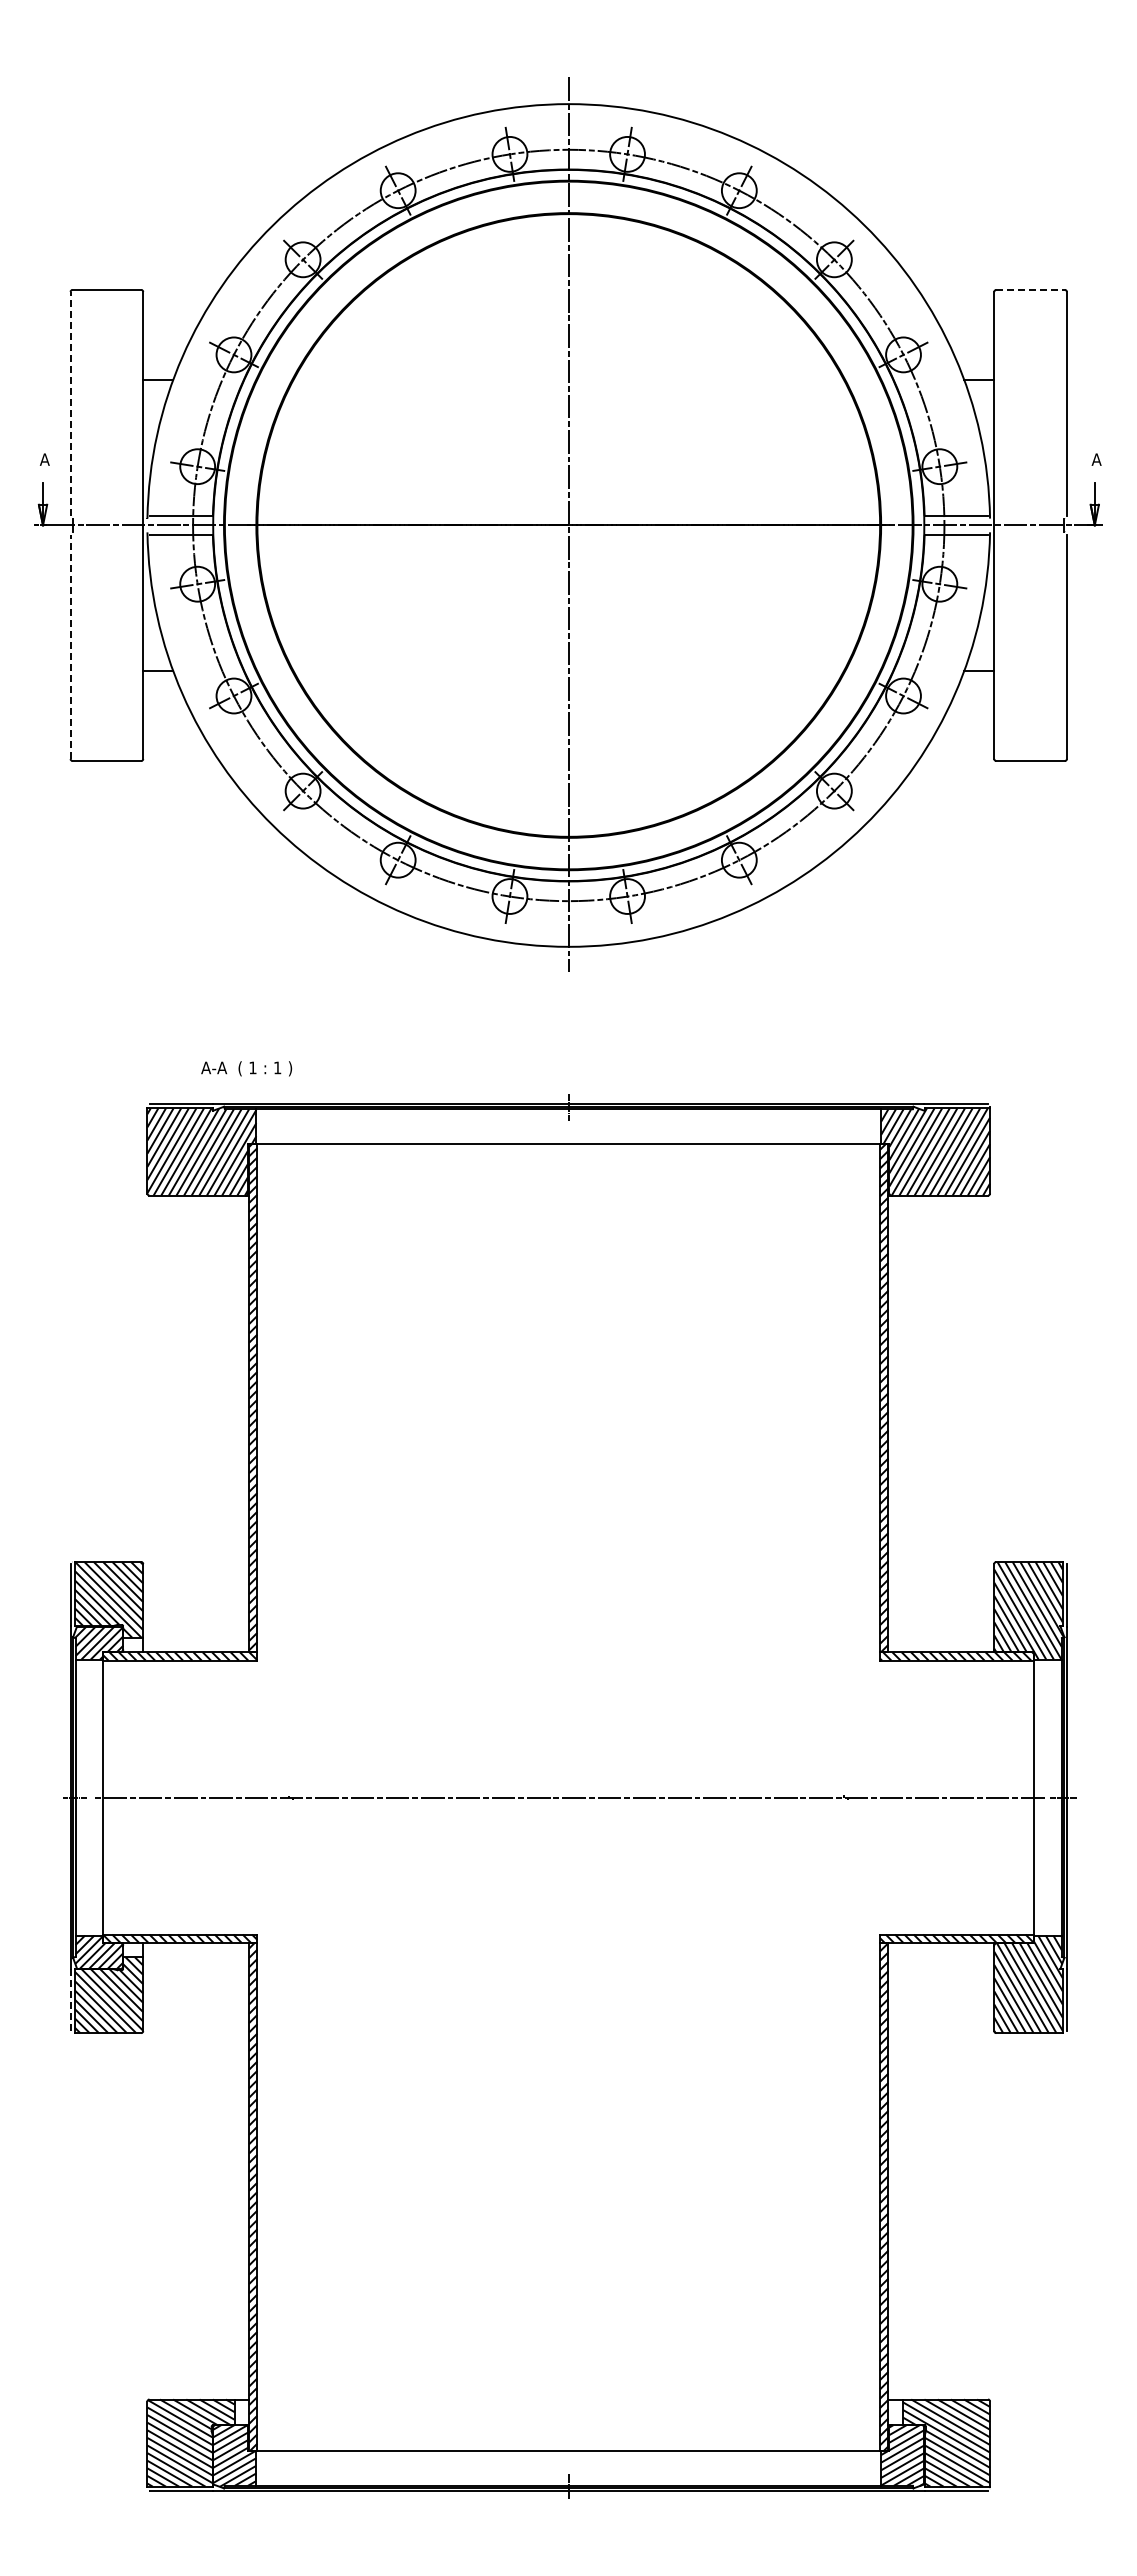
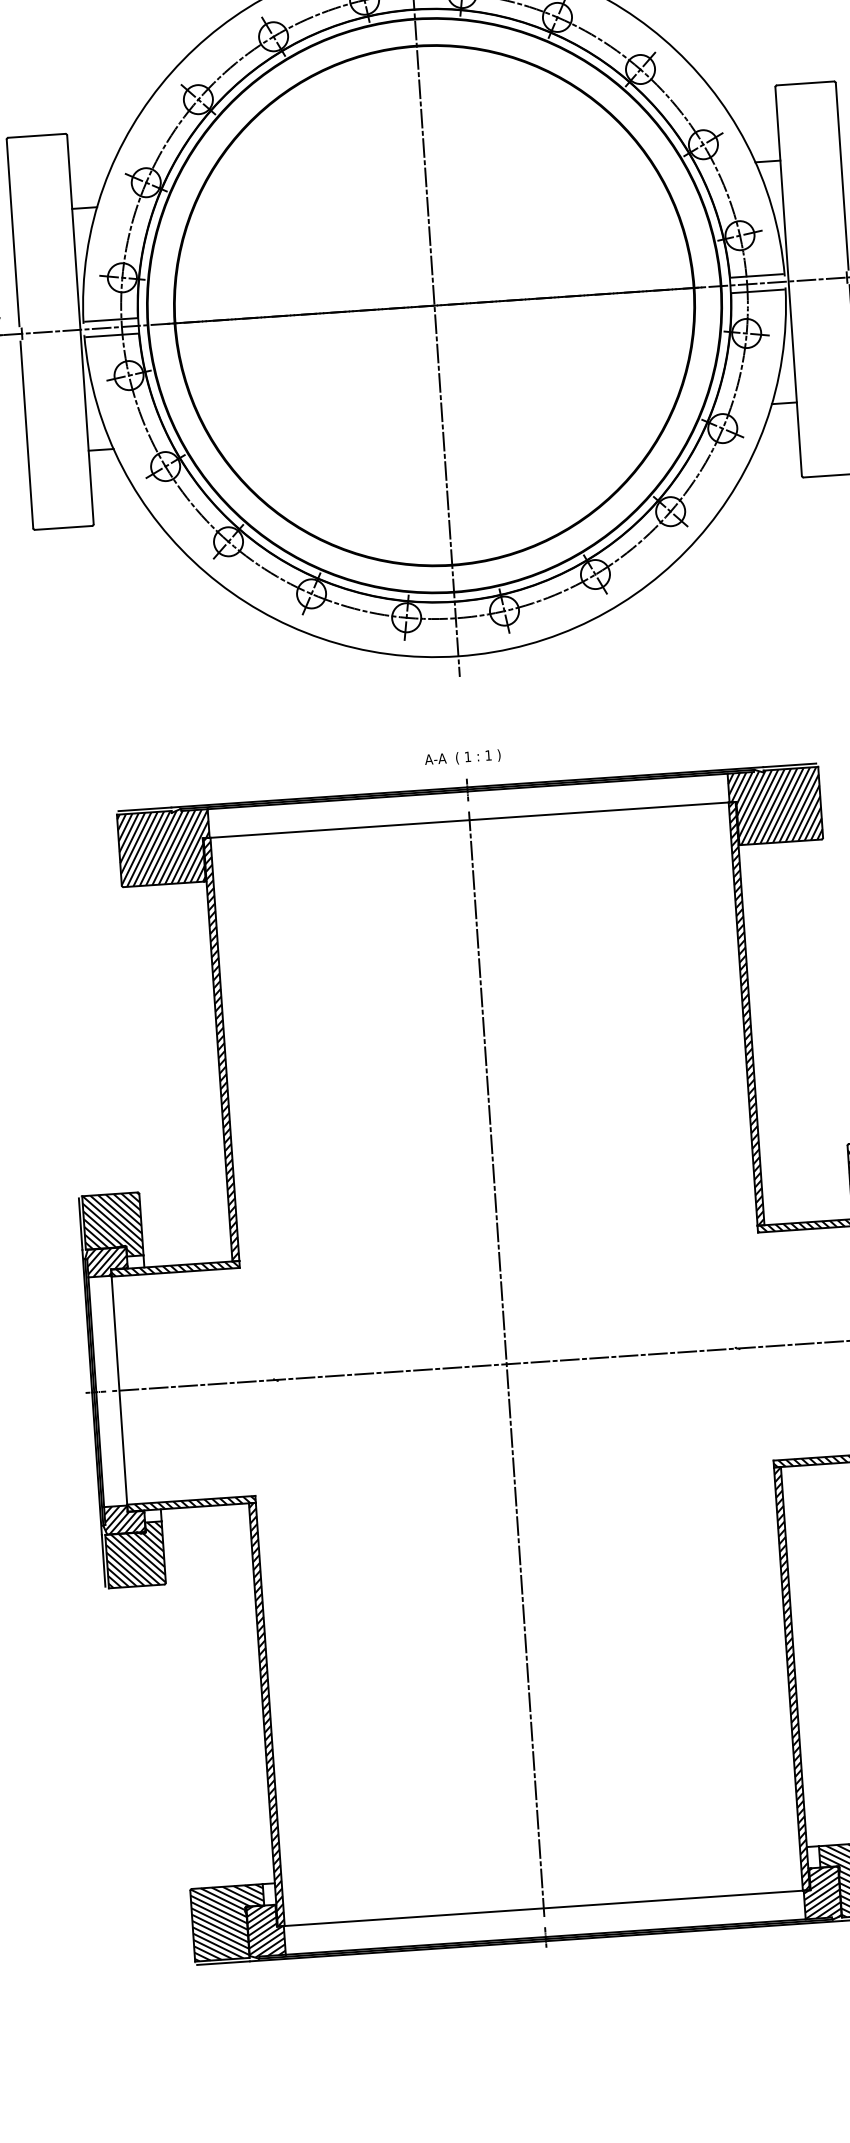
line: (1031, 289) -> (806, 83), dashed -> solid
line: (70, 403) -> (12, 232), dashed -> solid
line: (70, 646) -> (26, 434), dashed -> solid
text: (246, 1068) -> (462, 757), moved
line: (568, 1797) -> (506, 1364), added
line: (70, 1999) -> (103, 1560), dashed -> solid

